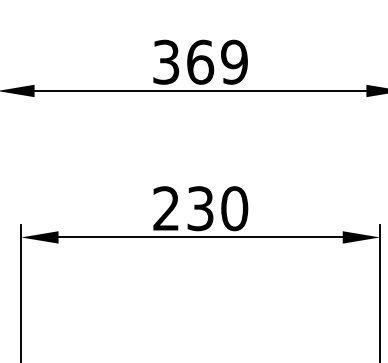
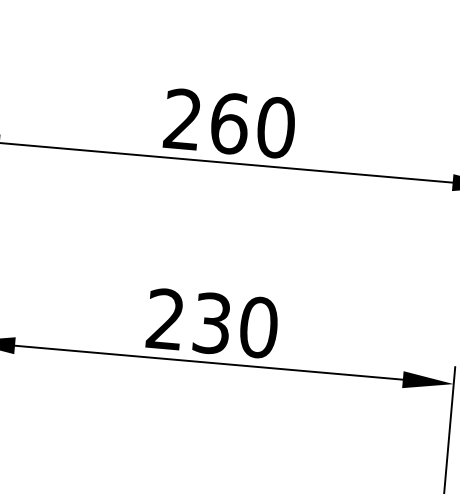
text: (200, 61) -> (229, 122), 369 -> 260

